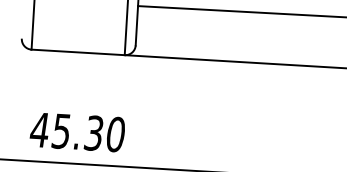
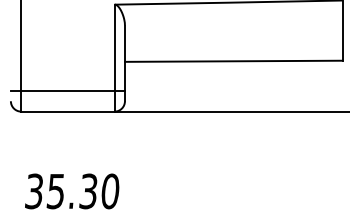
line: (78, 31) -> (67, 90), added
text: (39, 130) -> (33, 191), 45.30 -> 35.30

